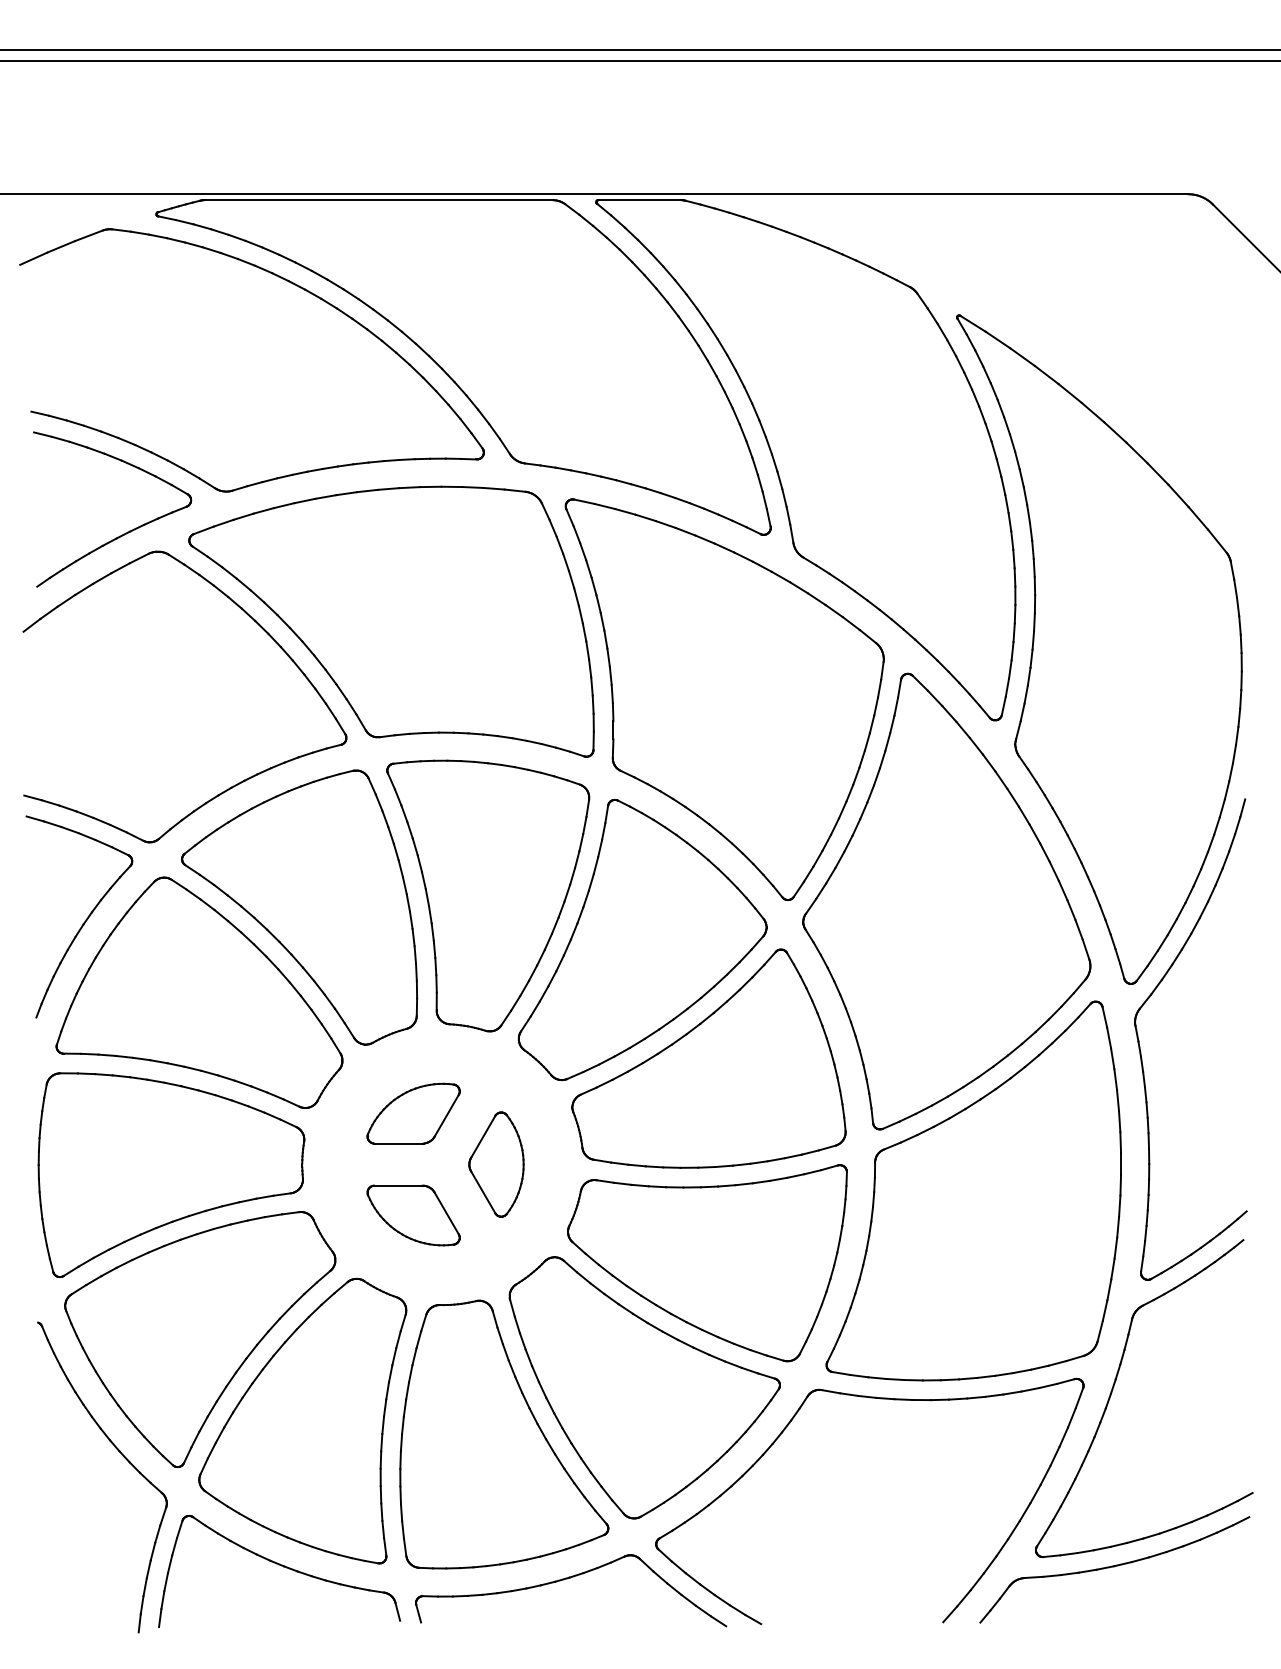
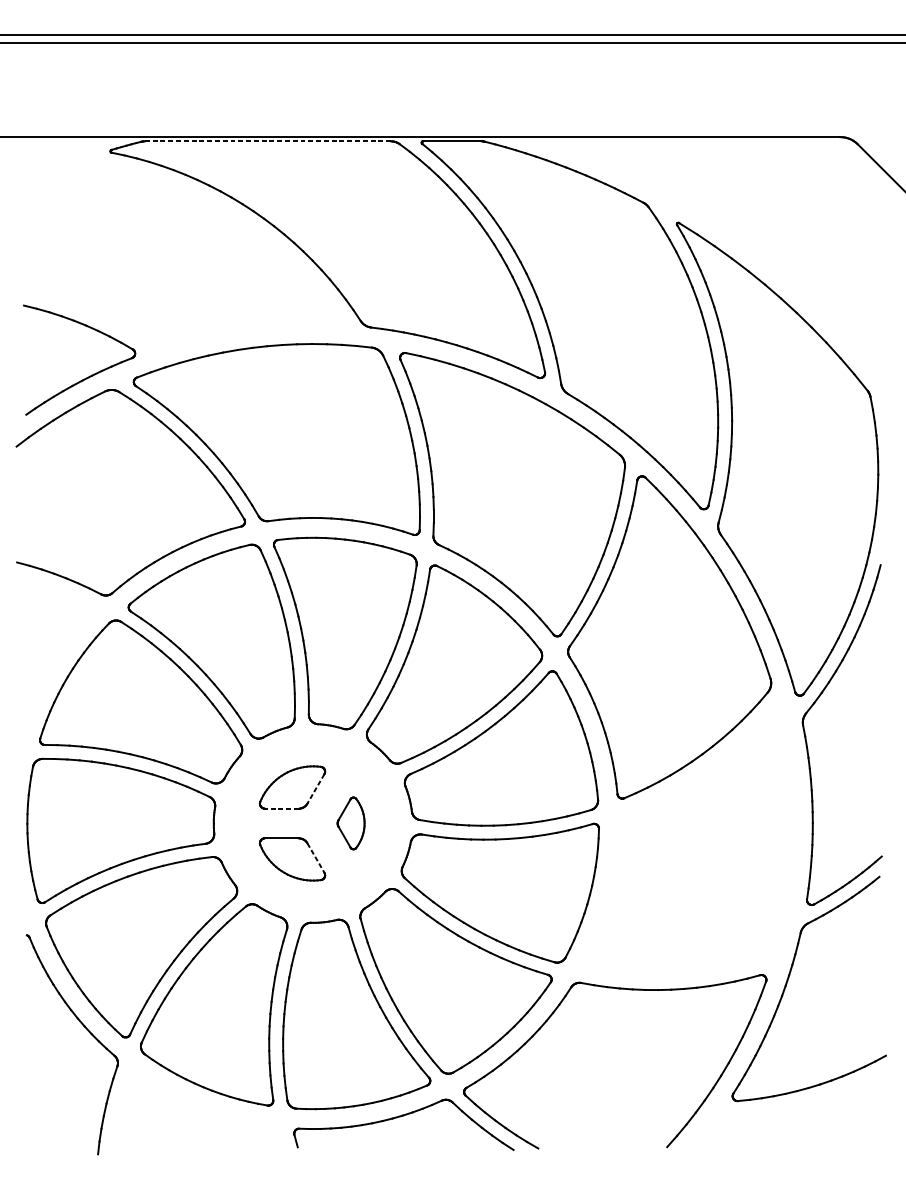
line: (378, 200) -> (267, 141), solid -> dashed
part: (290, 283) -> (205, 200), removed
part: (85, 919) -> (60, 650), removed
line: (446, 1116) -> (315, 789), solid -> dashed
line: (398, 1143) -> (281, 808), solid -> dashed
part: (496, 1164) -> (351, 823), size x0.7
part: (973, 1190) -> (688, 841), removed
line: (446, 1213) -> (315, 858), solid -> dashed
part: (1114, 1569) -> (788, 1109), removed
part: (279, 1571) -> (197, 1111), removed

